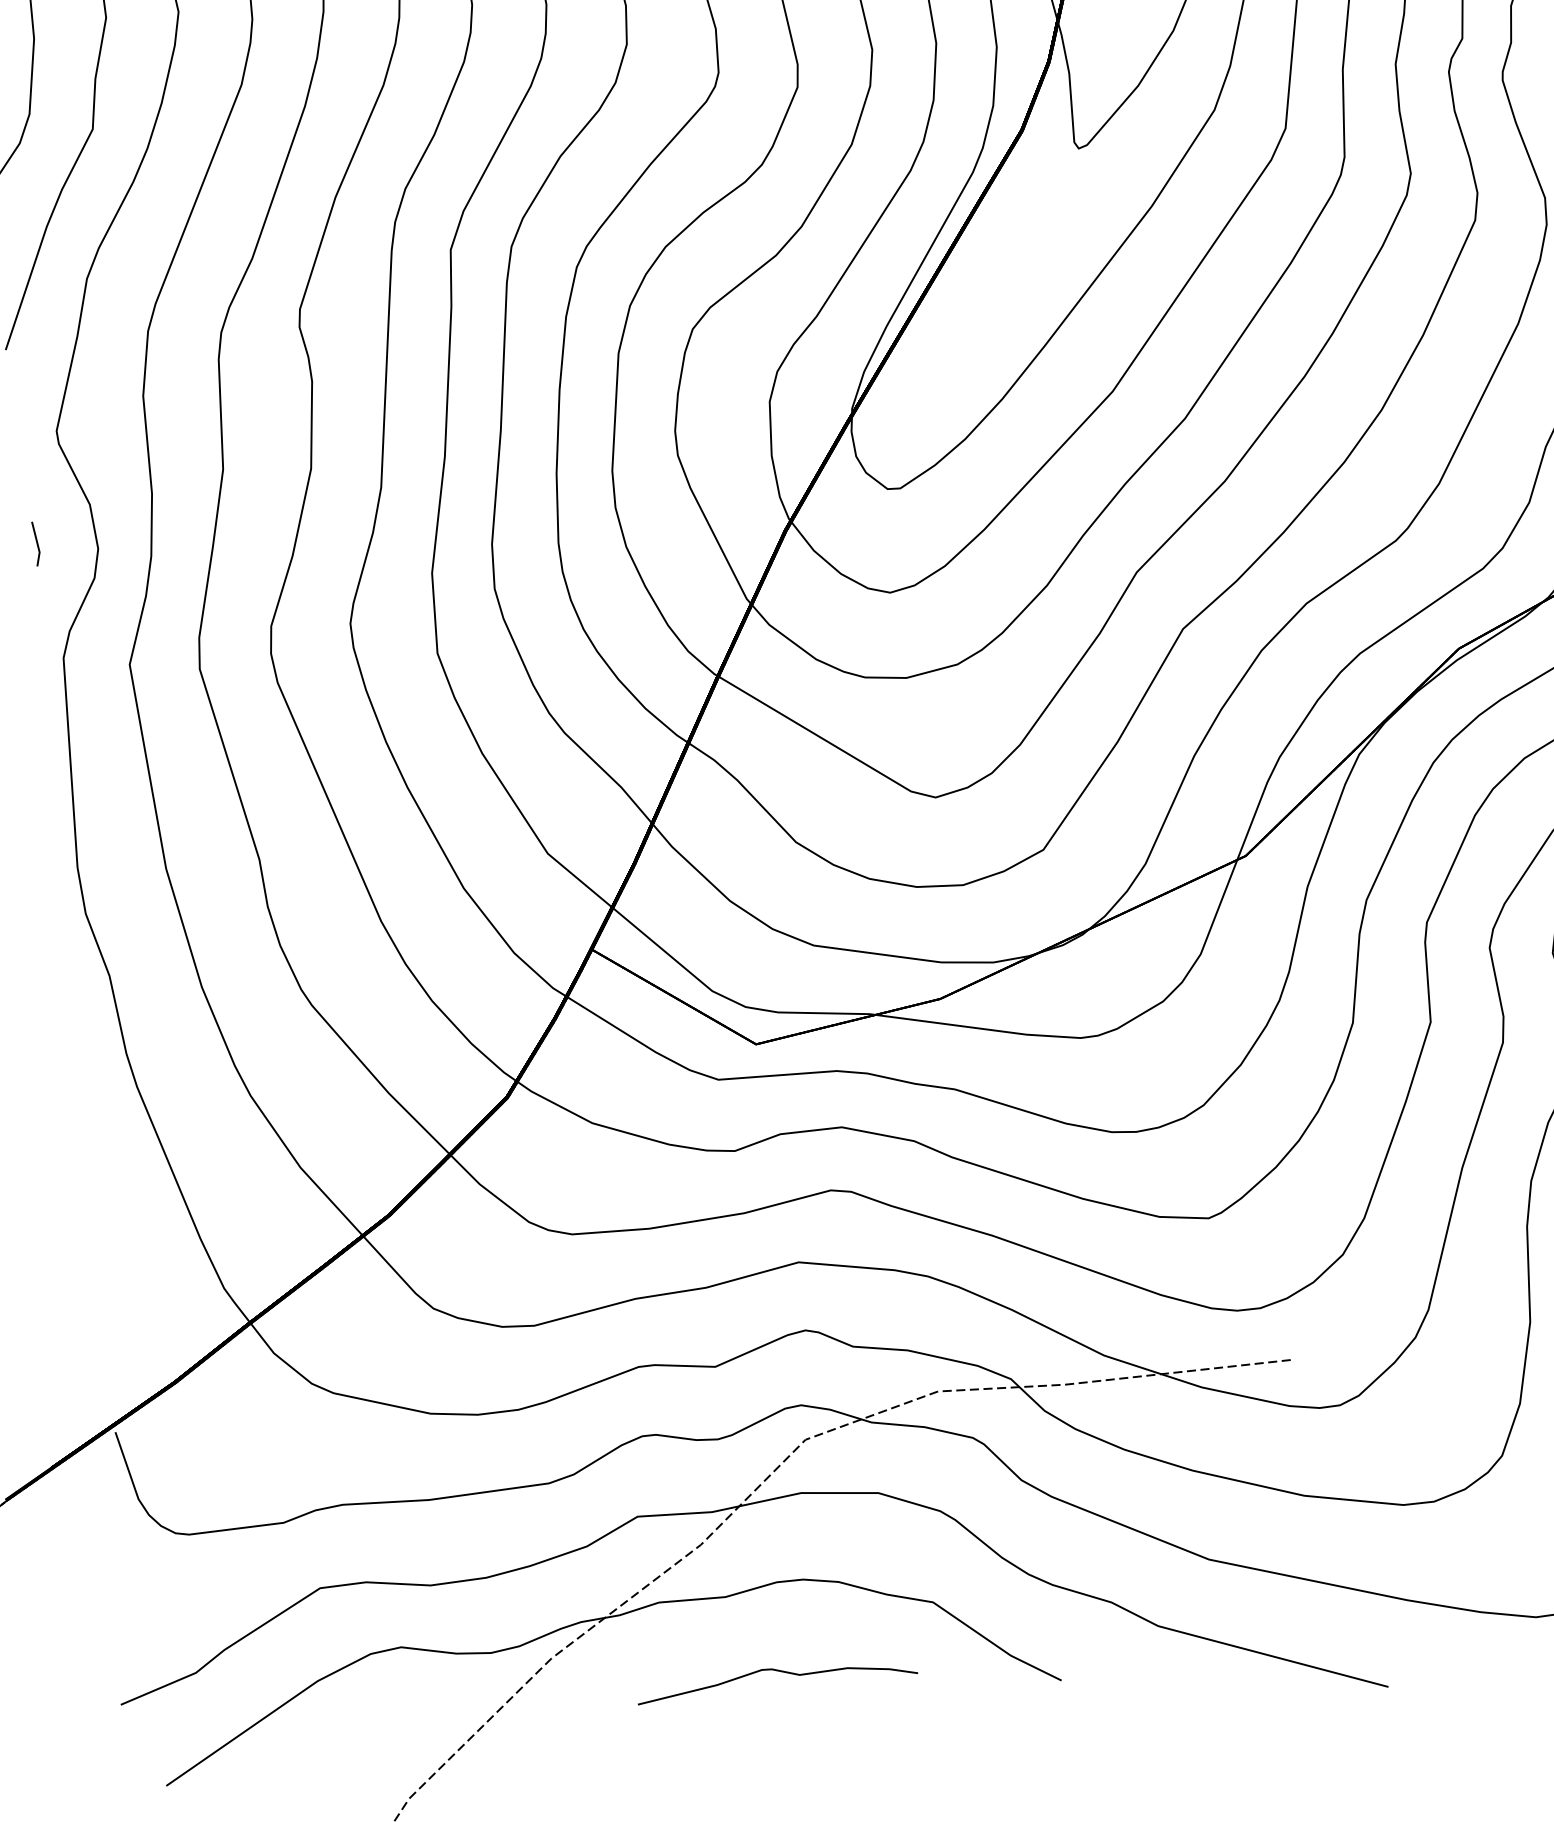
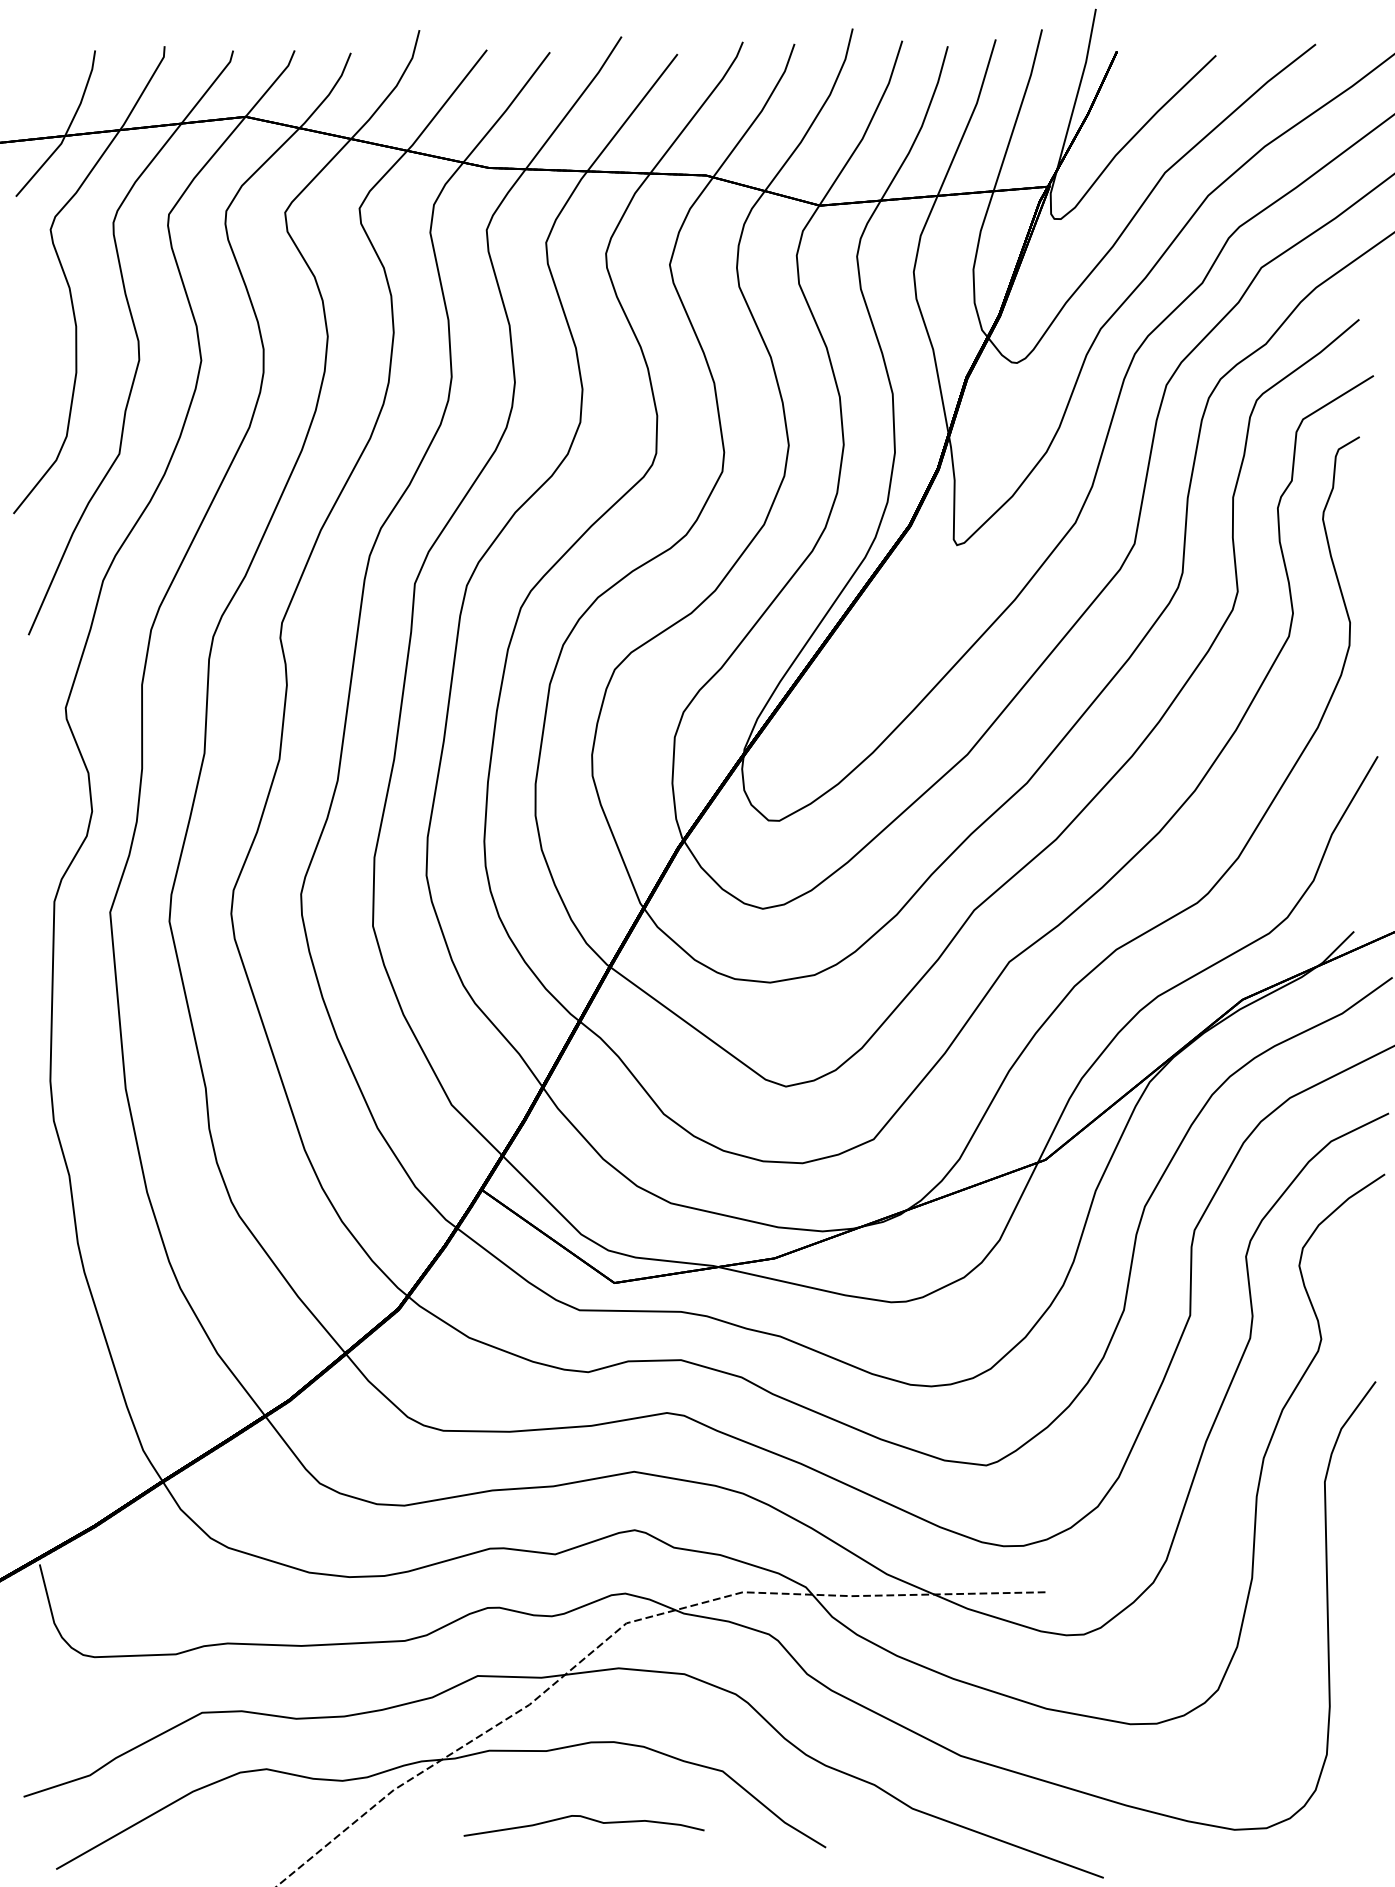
line: (35, 542) -> (39, 801), removed

